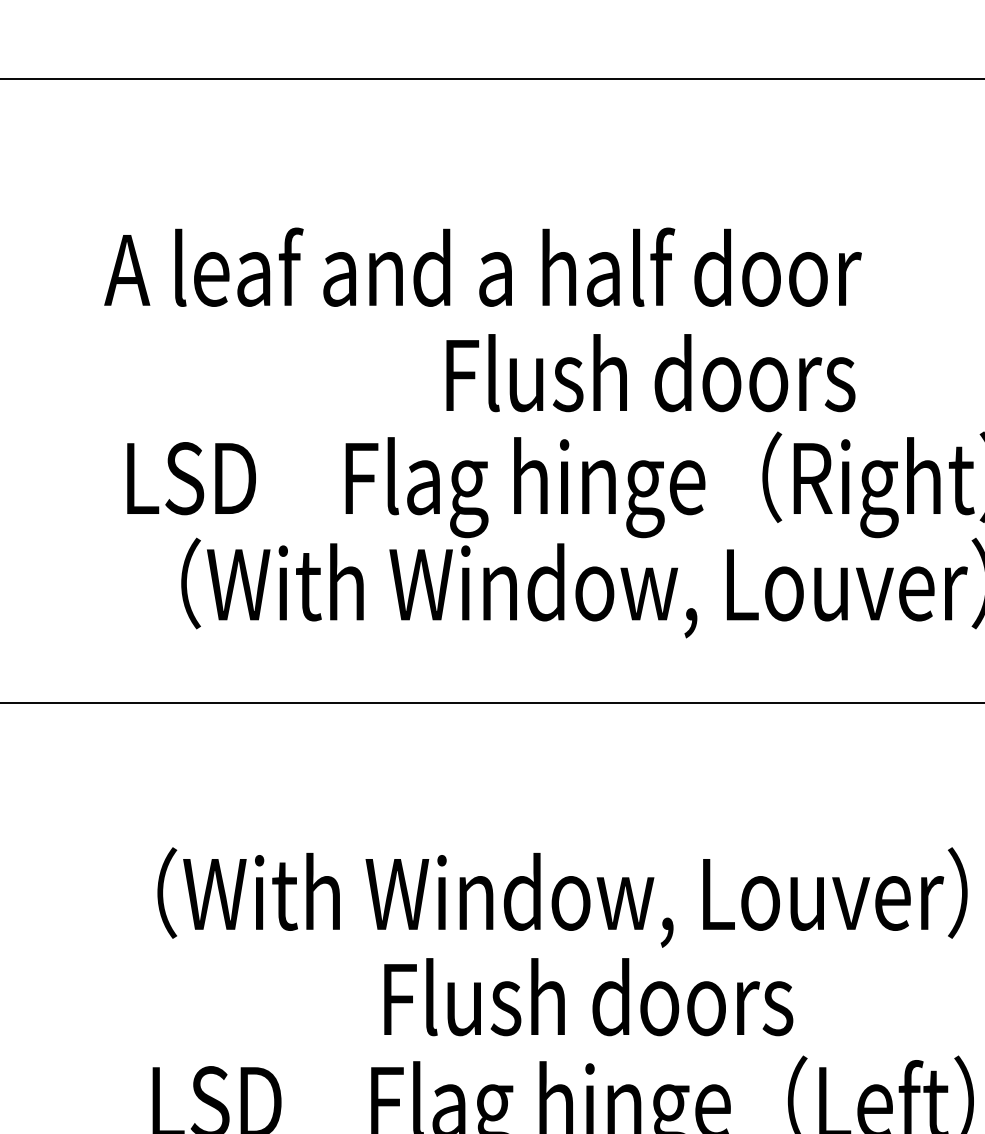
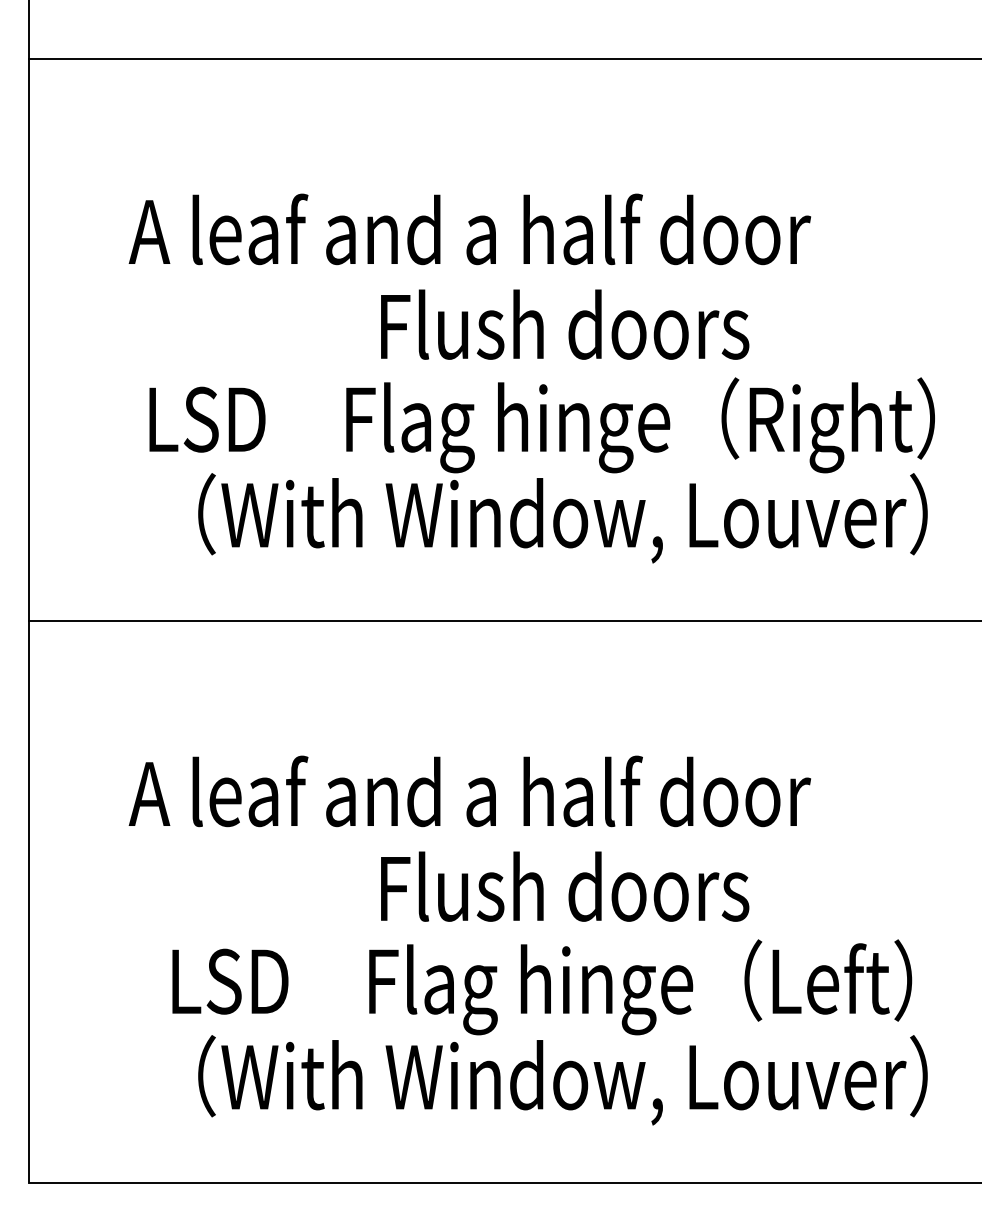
text: (651, 372) -> (565, 324), moved
text: (535, 896) -> (517, 796), （With Window, Louver） -> A leaf and a half door

